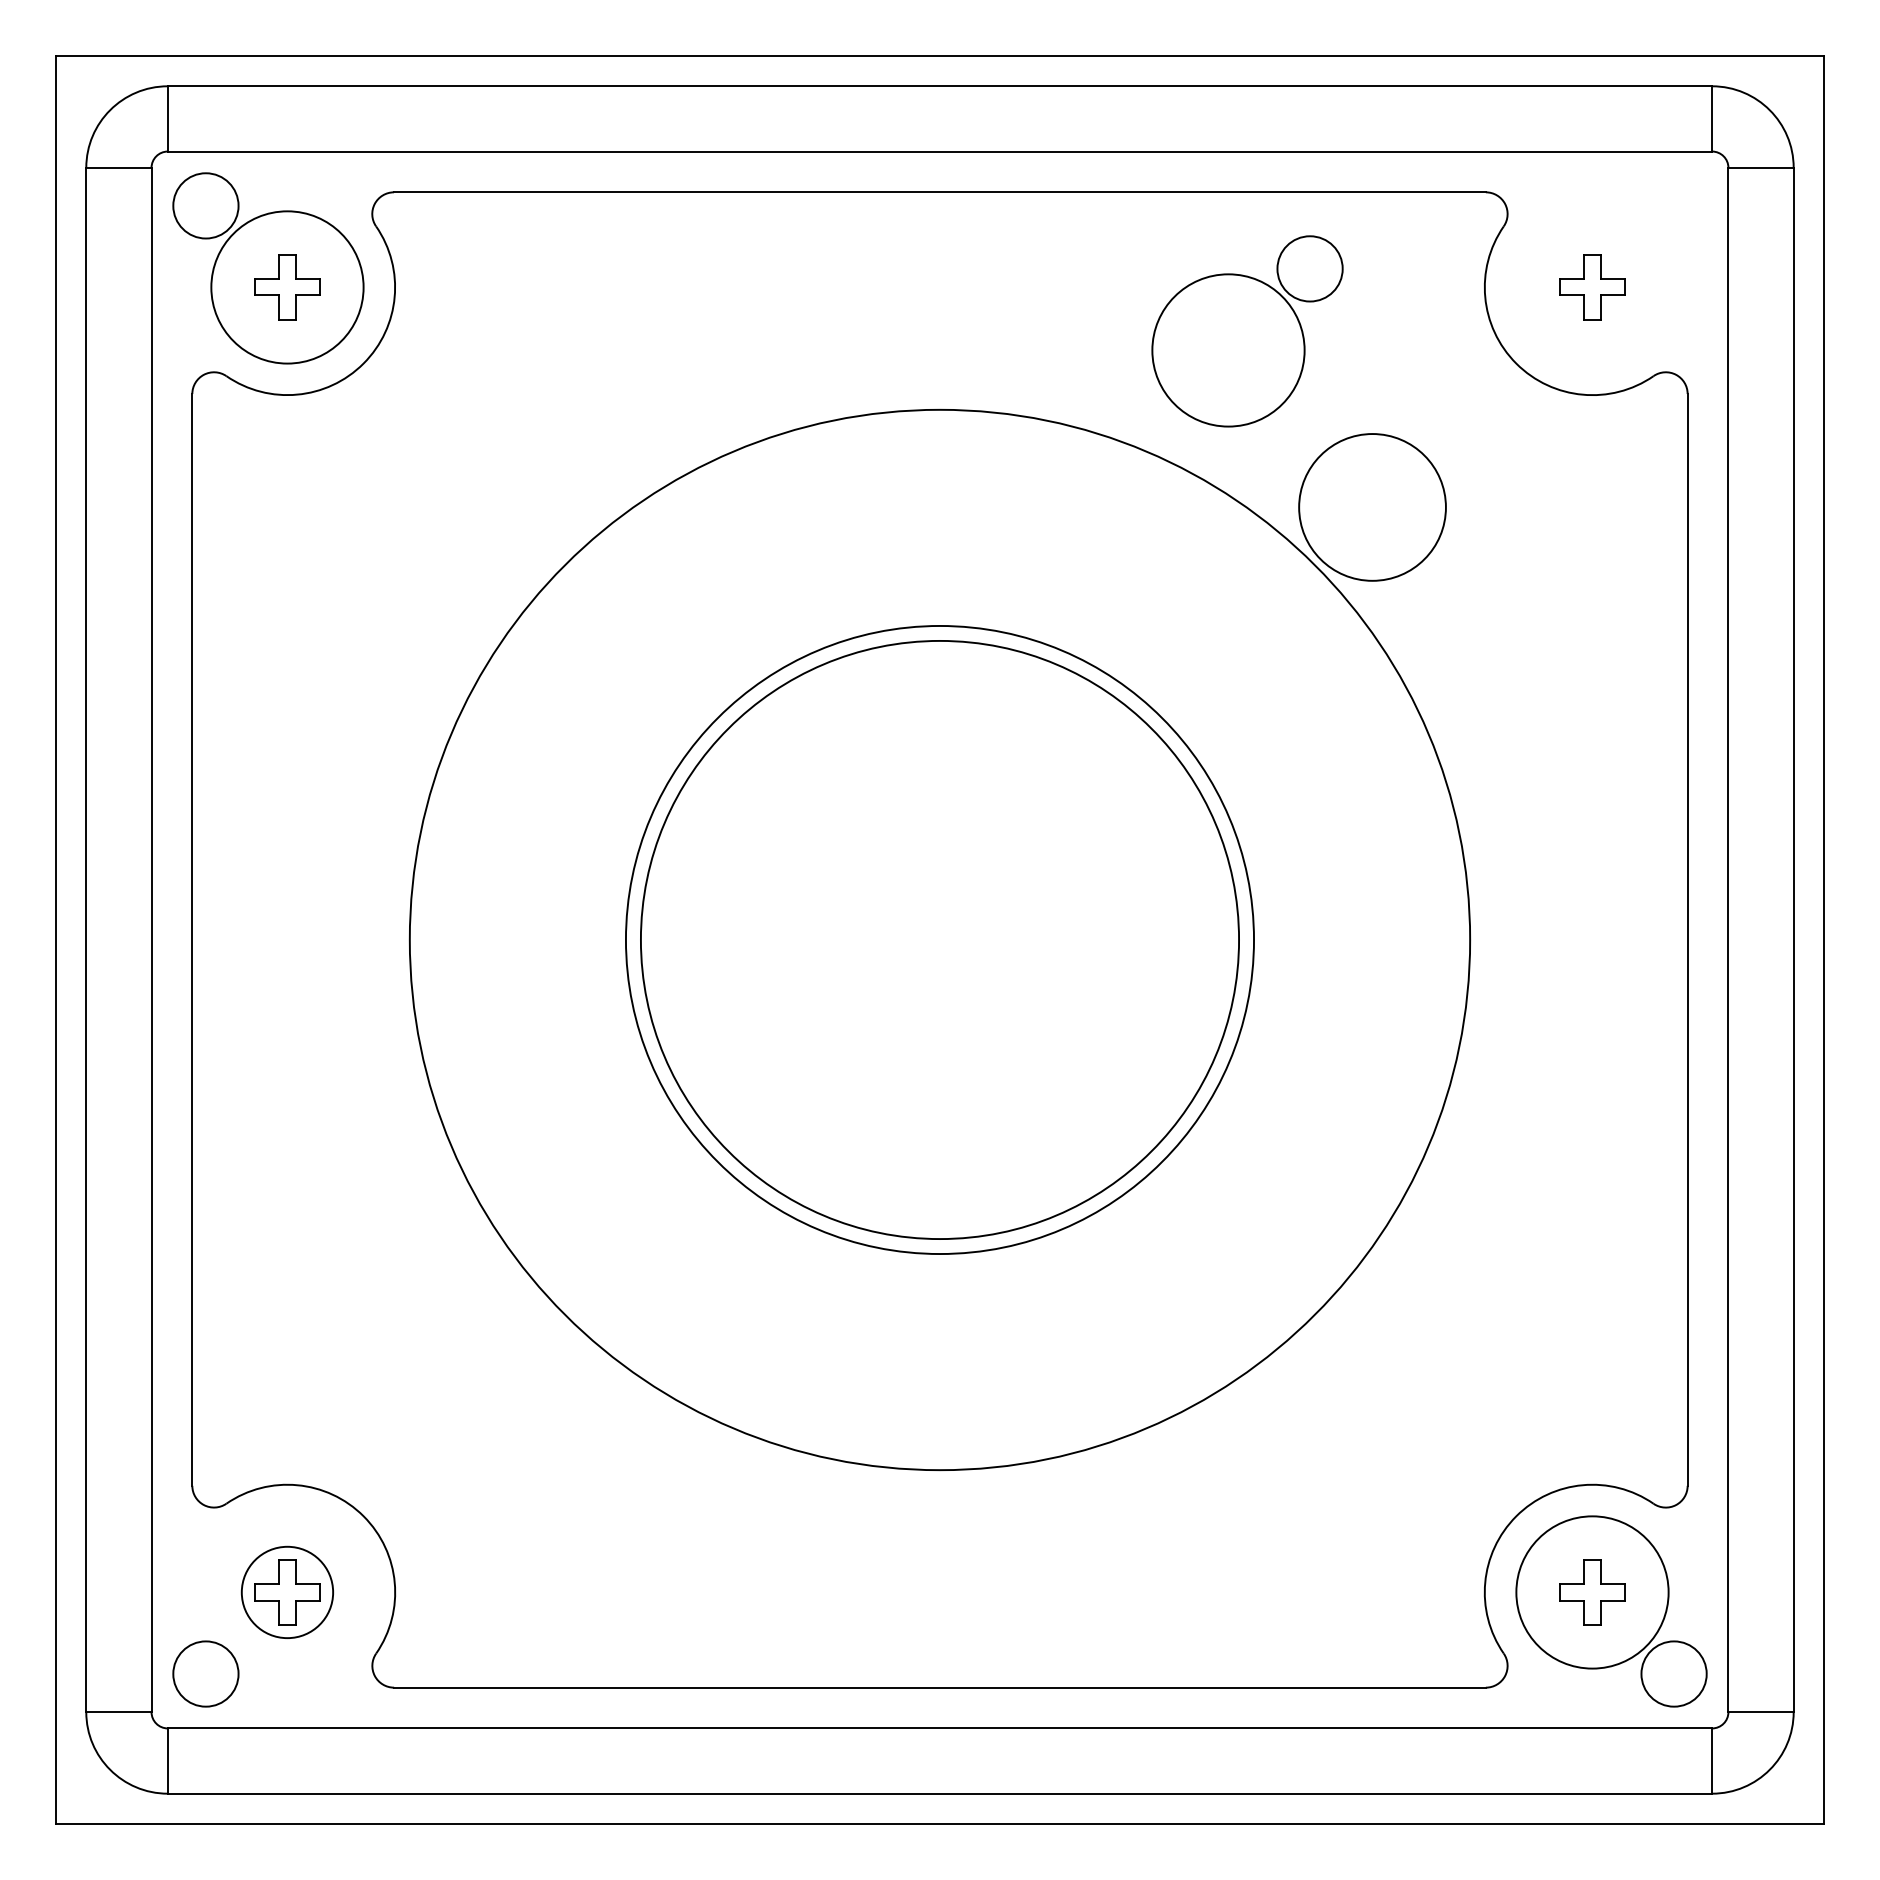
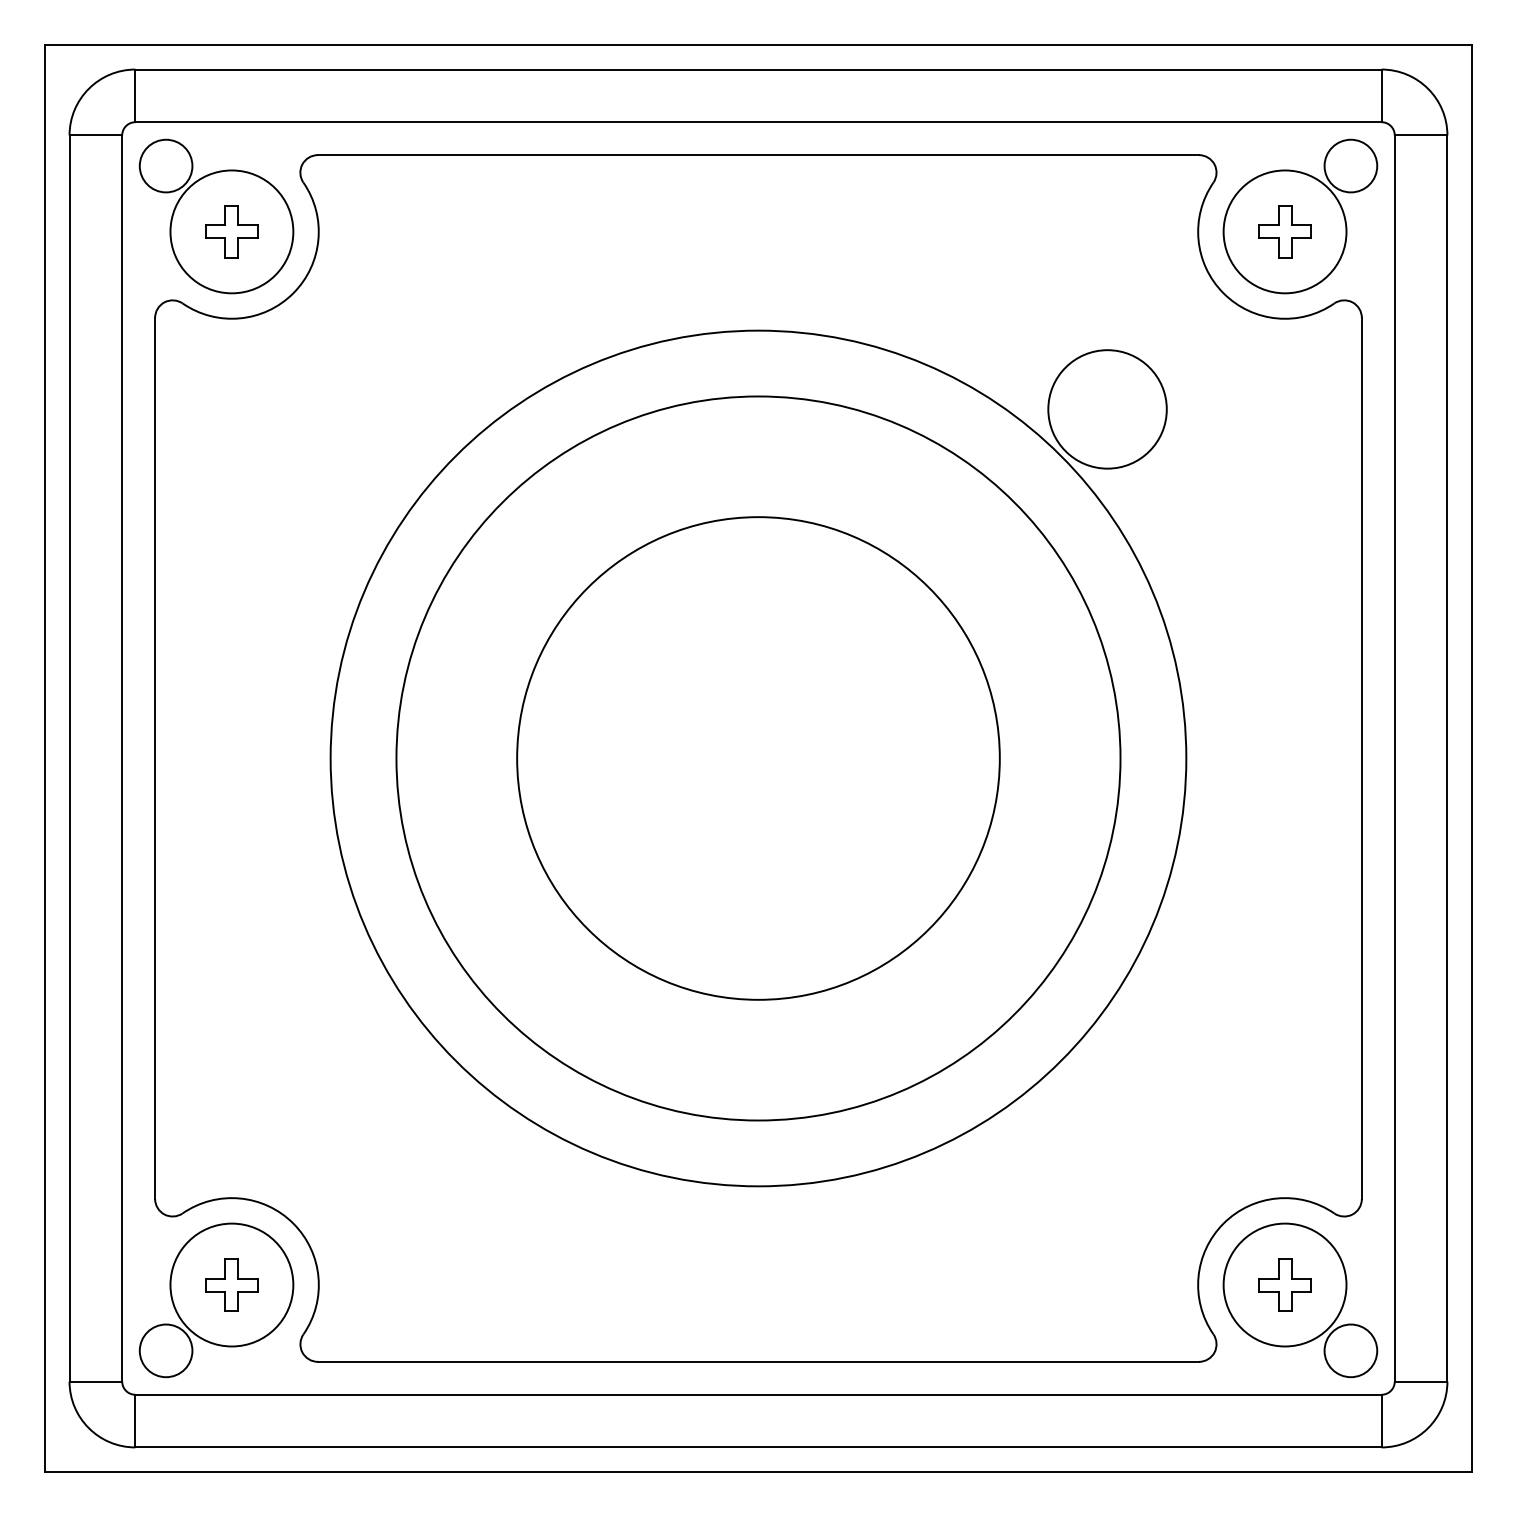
part: (1247, 331) -> (1300, 216), moved
circle: (939, 939) -> (758, 758), size x1.43
circle: (287, 1592) -> (231, 1285), size x1.67

